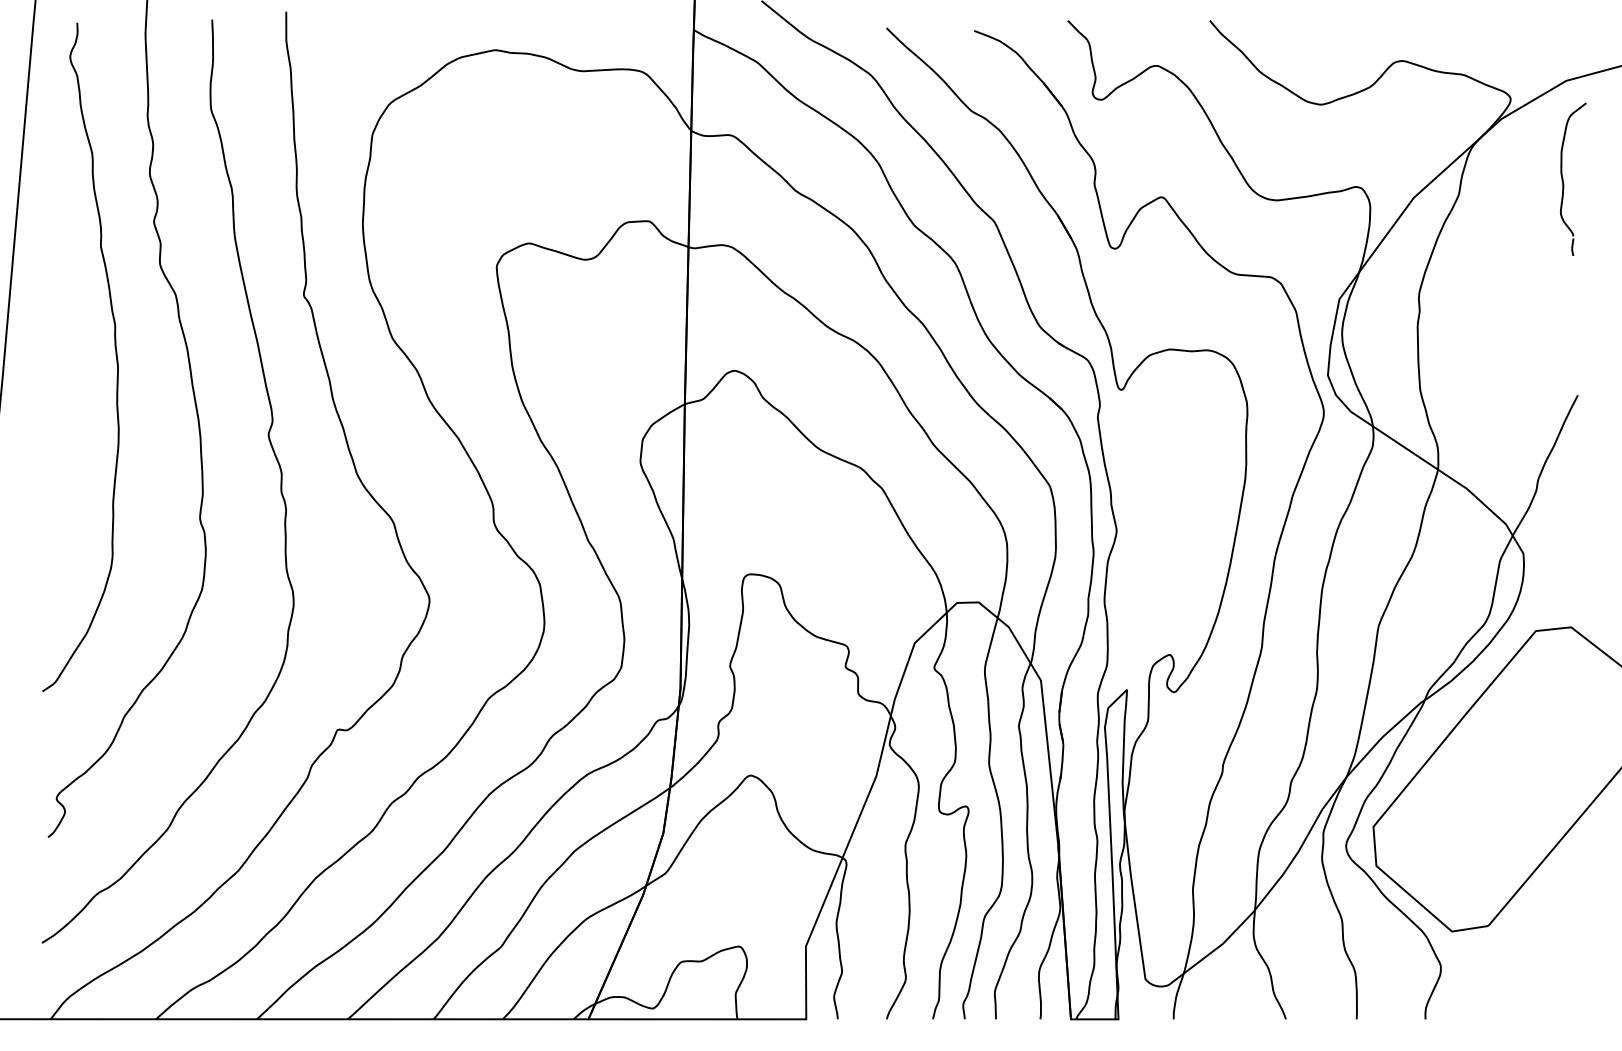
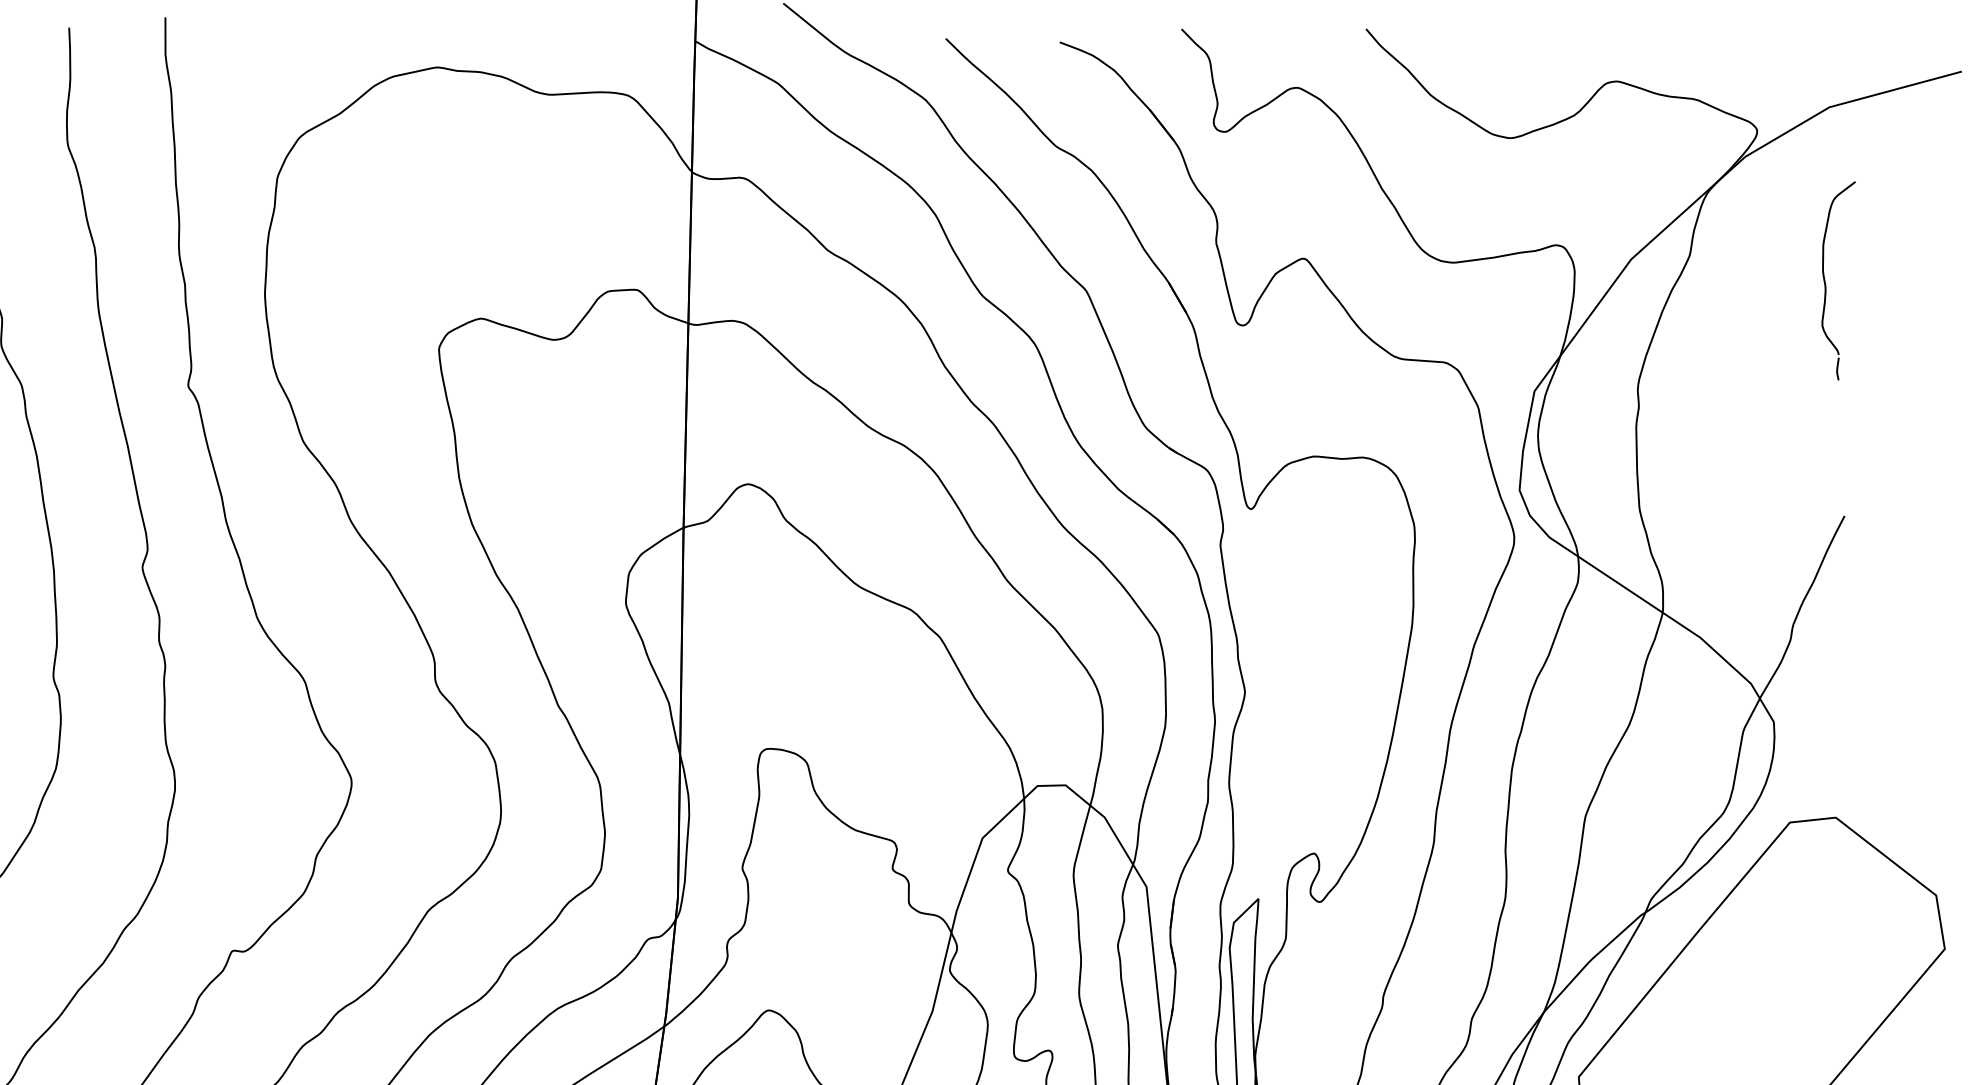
part: (1563, 178) -> (1825, 279), moved

